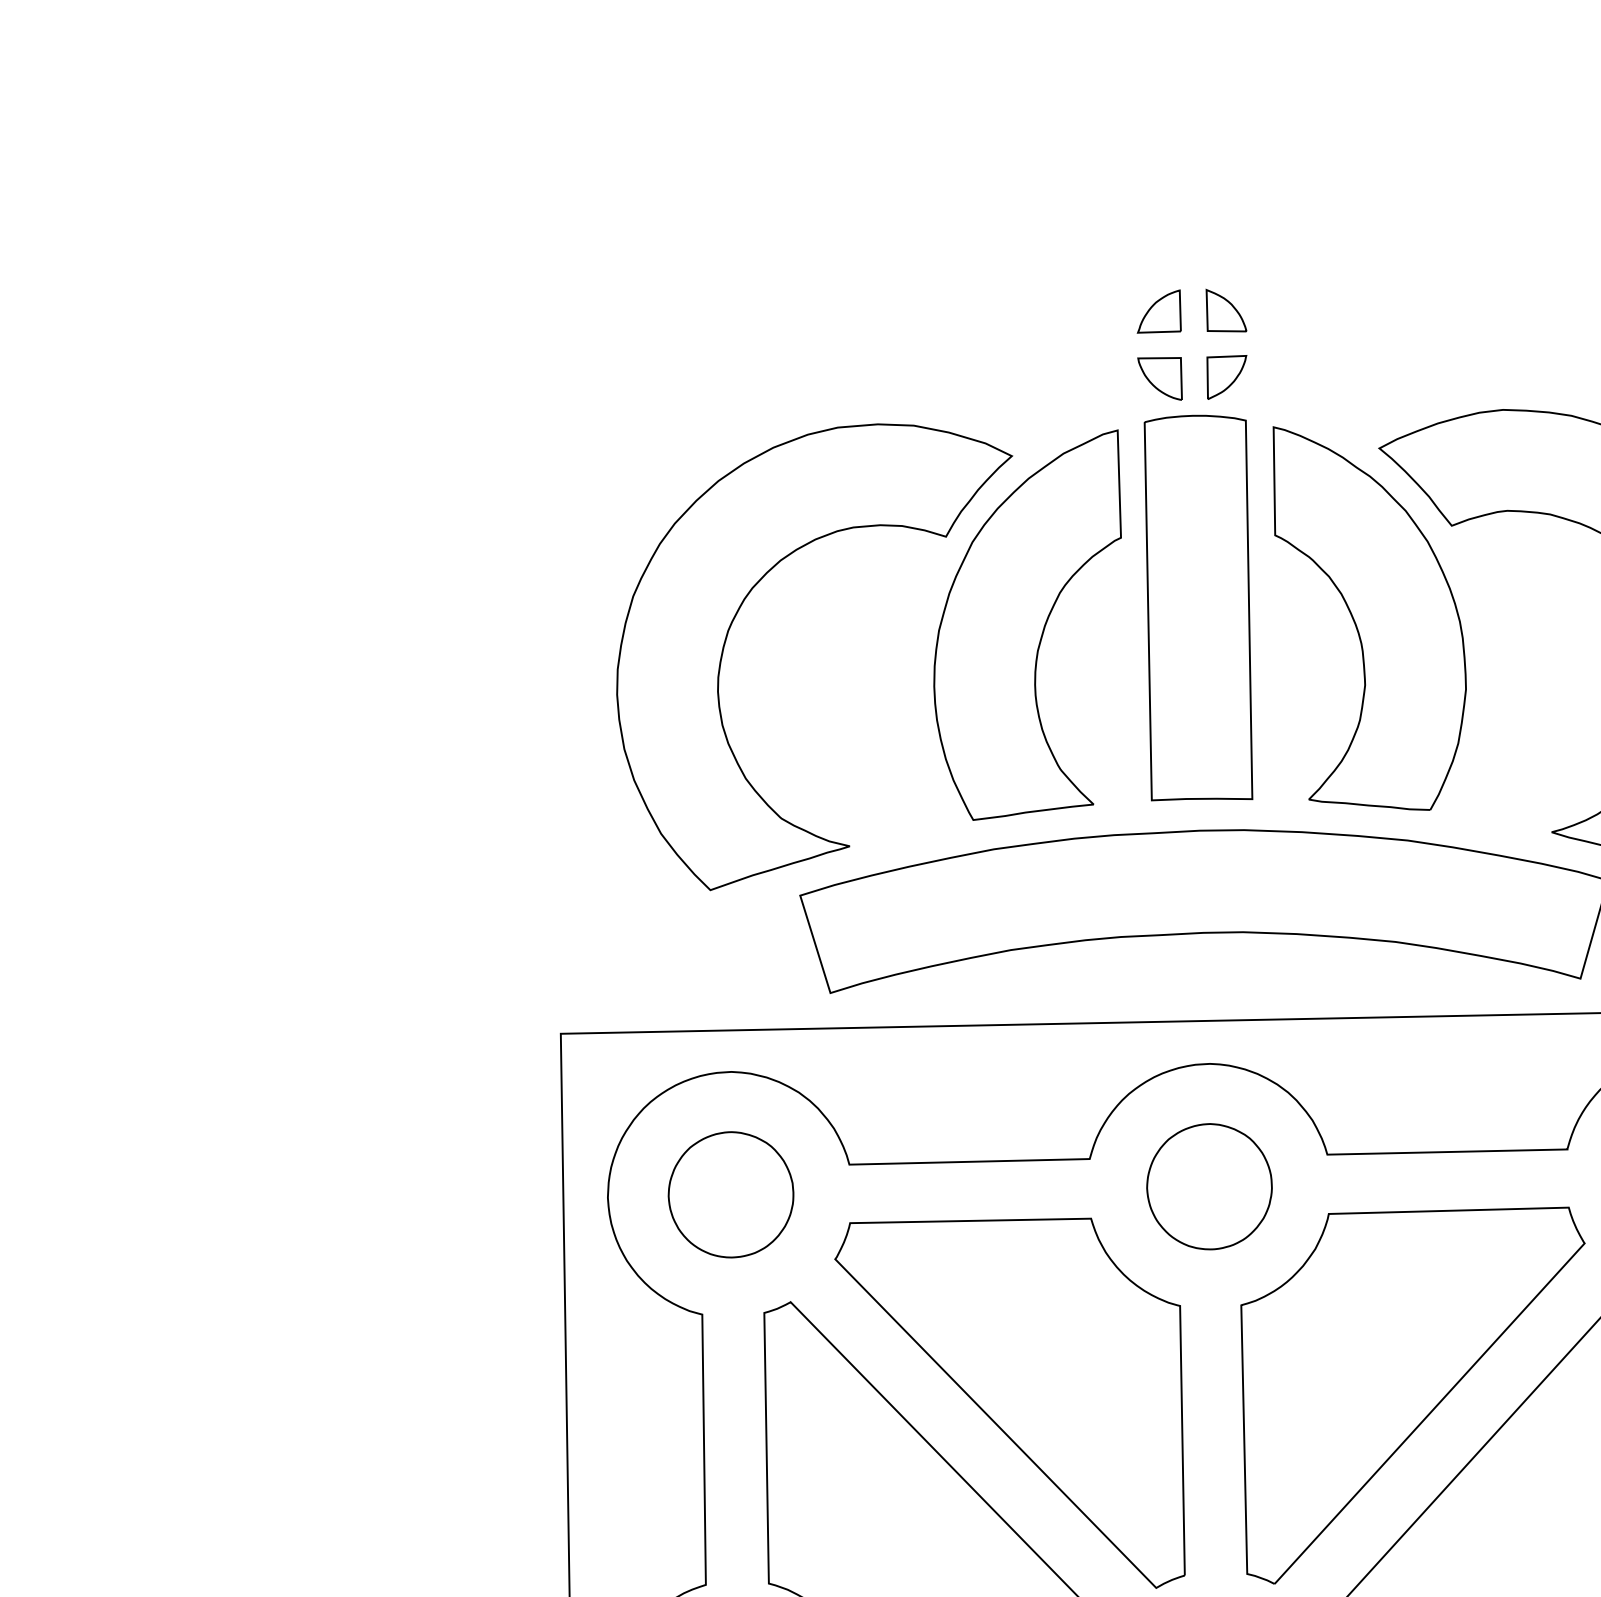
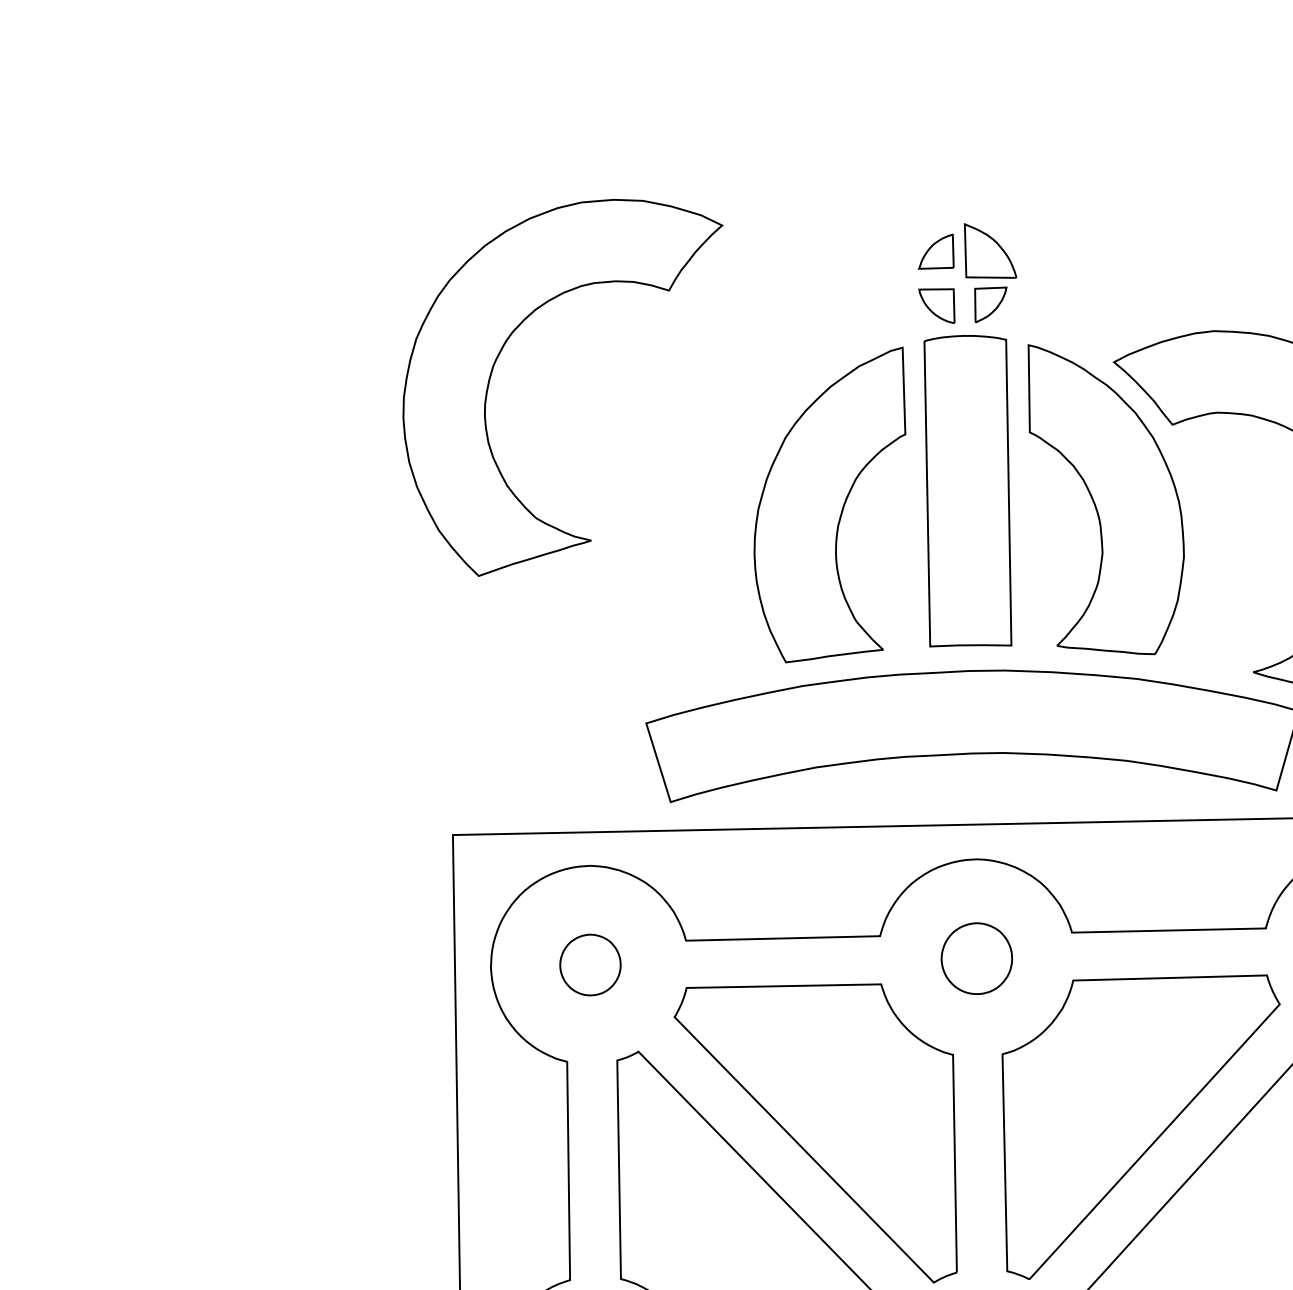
part: (1226, 310) -> (990, 250), size x1.6
part: (736, 617) -> (499, 355), moved
part: (1209, 1186) -> (976, 958), size x0.7
part: (731, 1194) -> (590, 964), size x0.6

